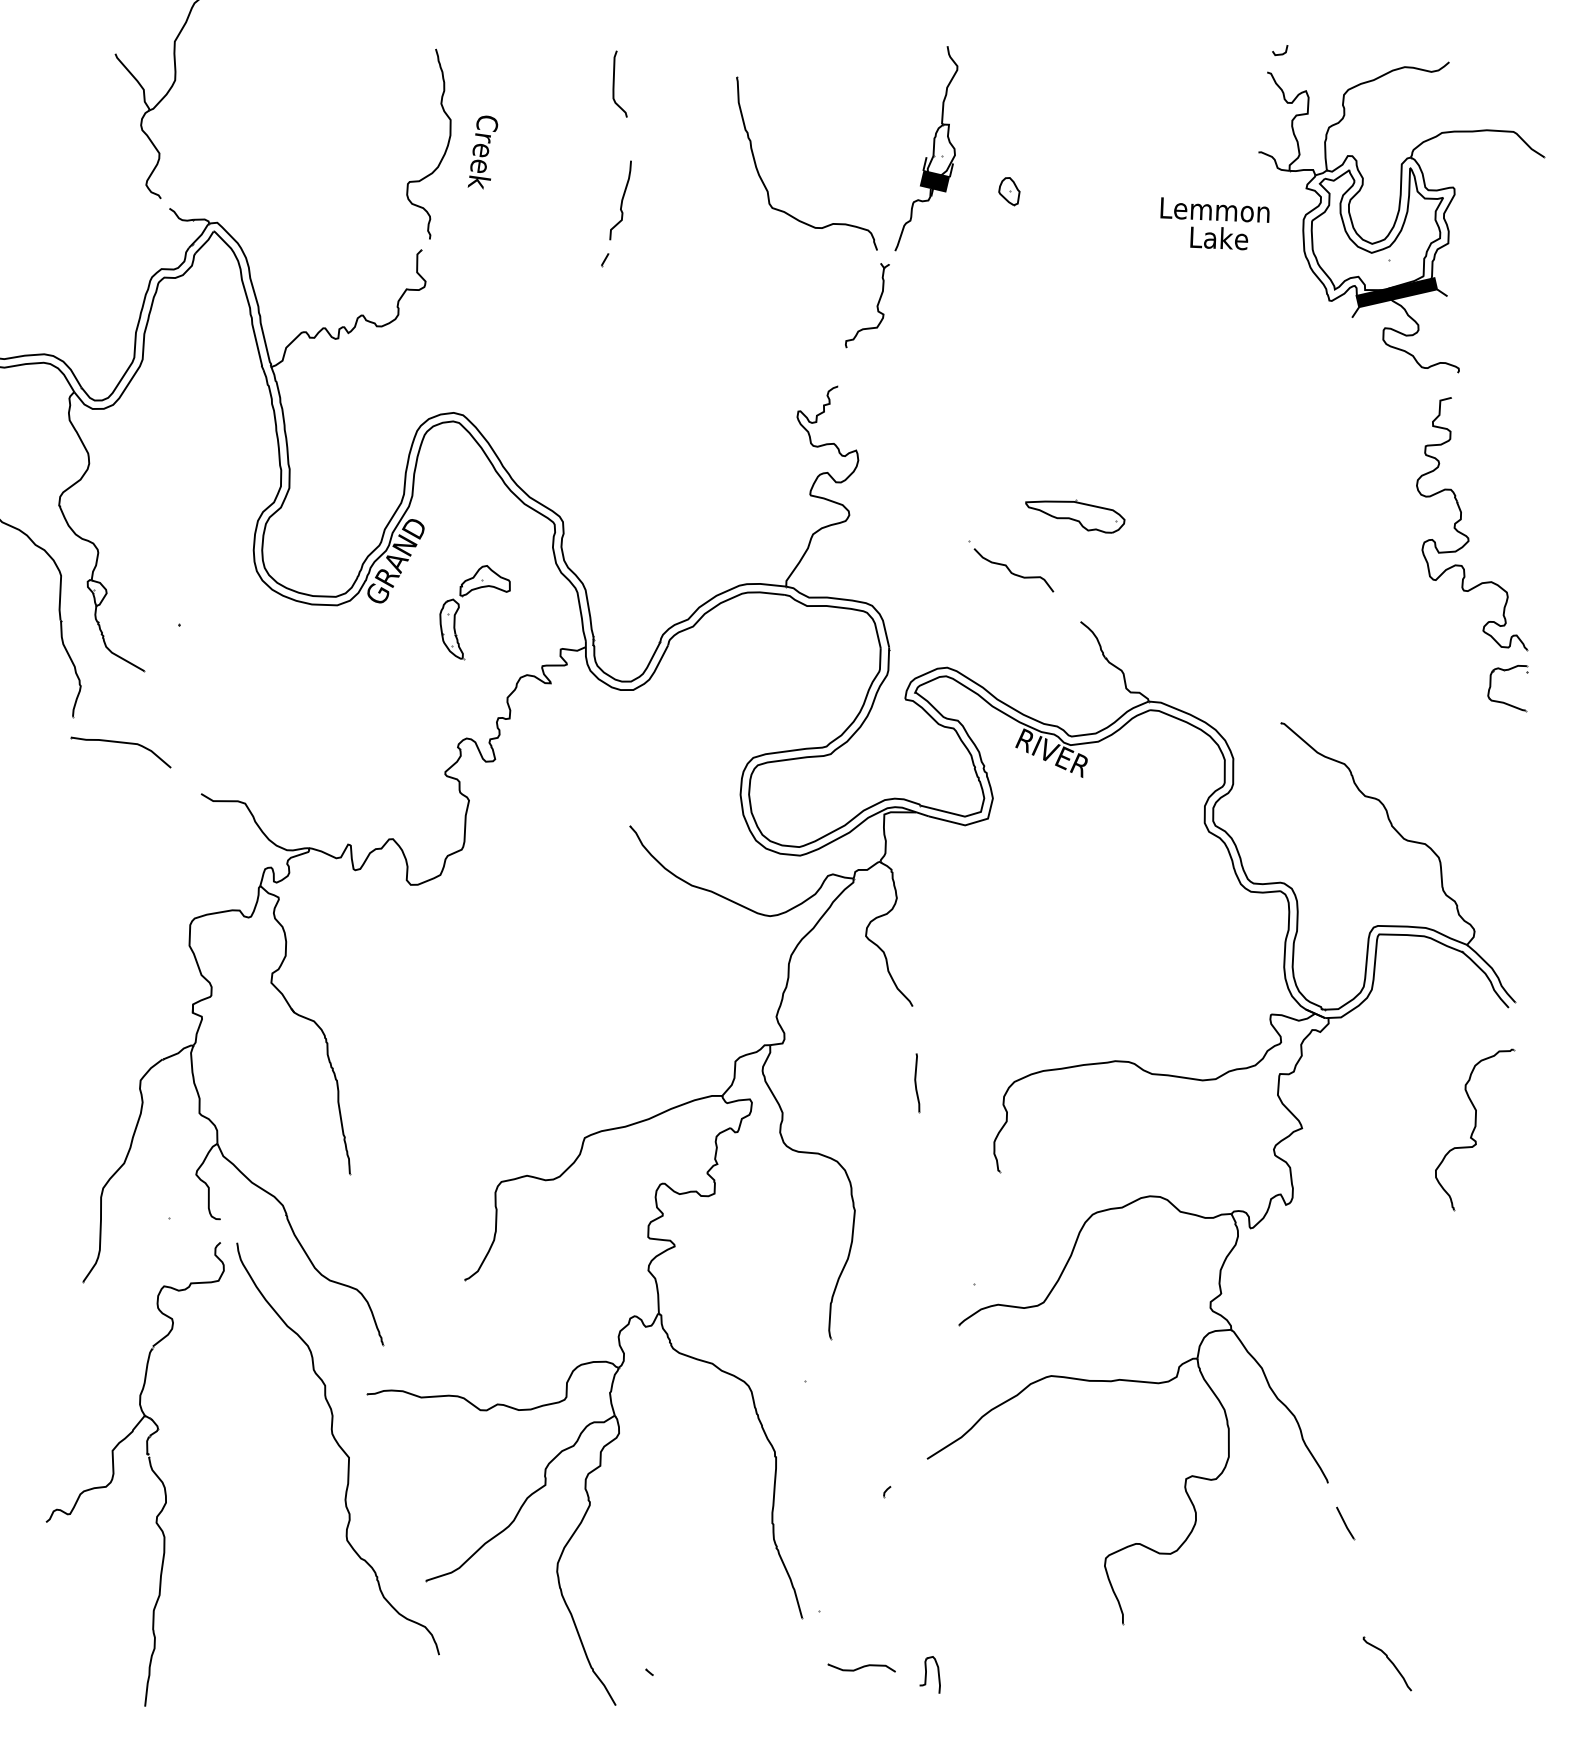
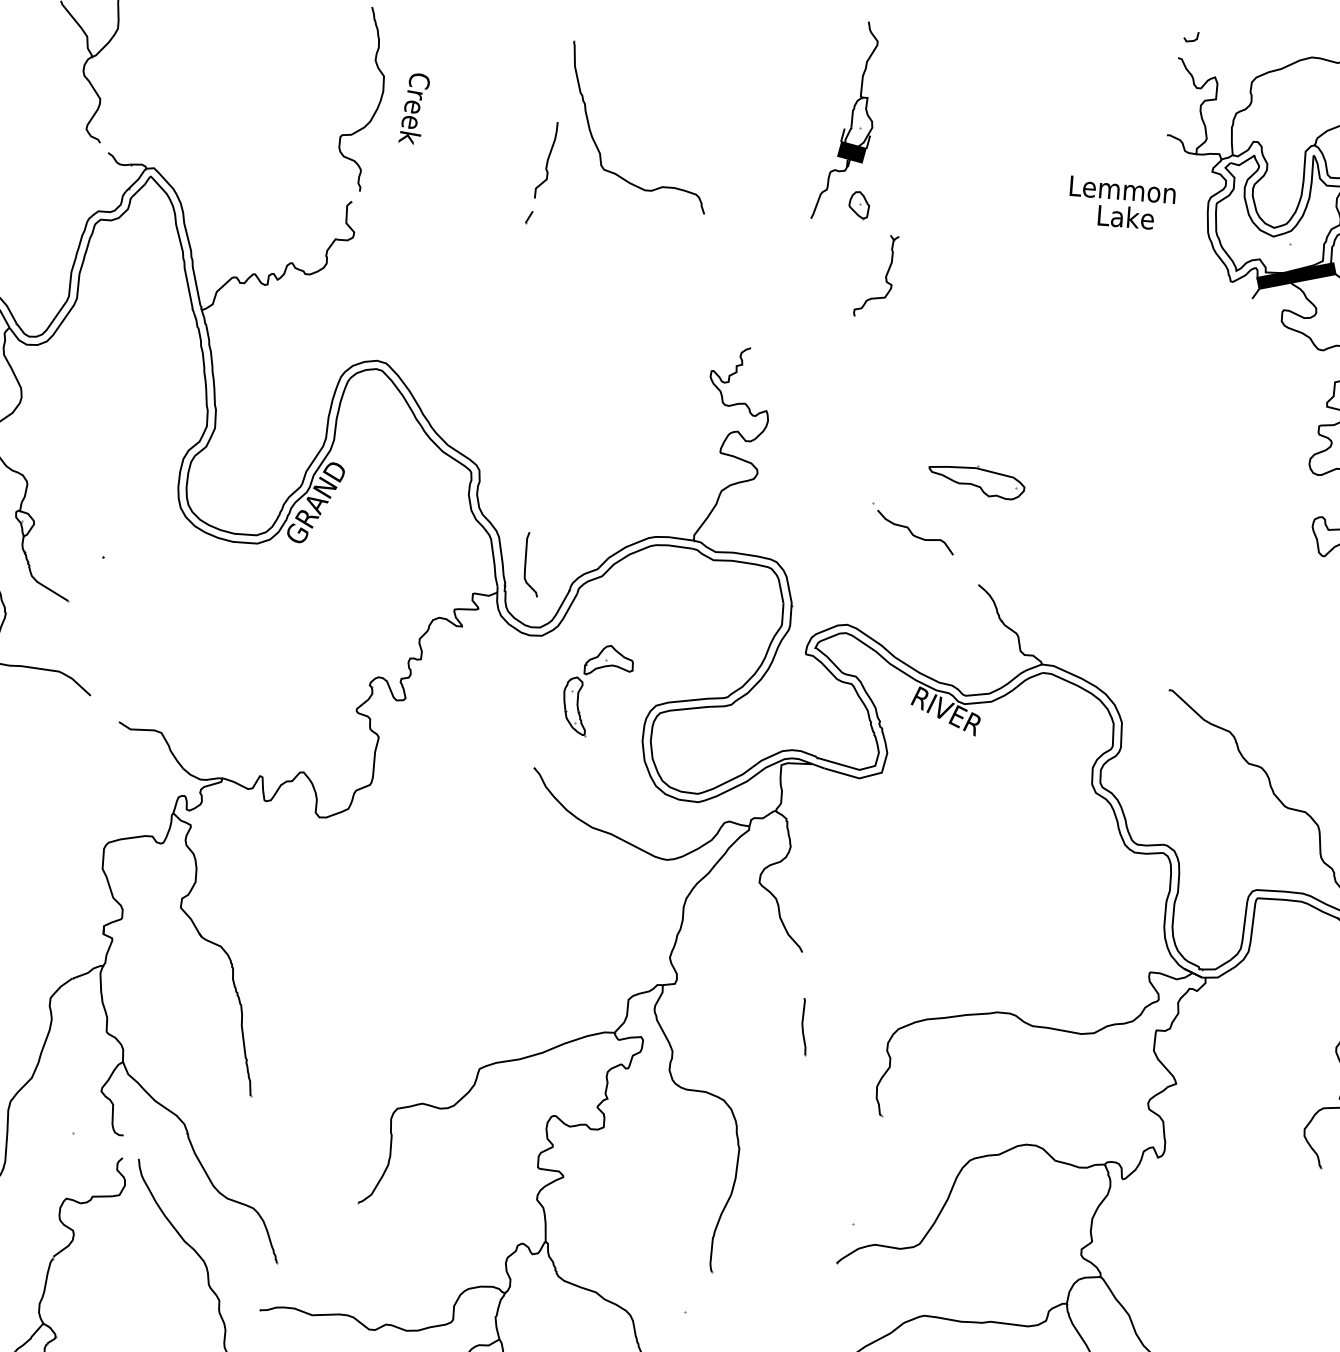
curve: (614, 83) -> (526, 563), moved
part: (767, 188) -> (599, 150), moved
part: (1009, 191) -> (859, 205), moved
part: (876, 305) -> (885, 276), moved
part: (459, 608) -> (583, 686), moved

